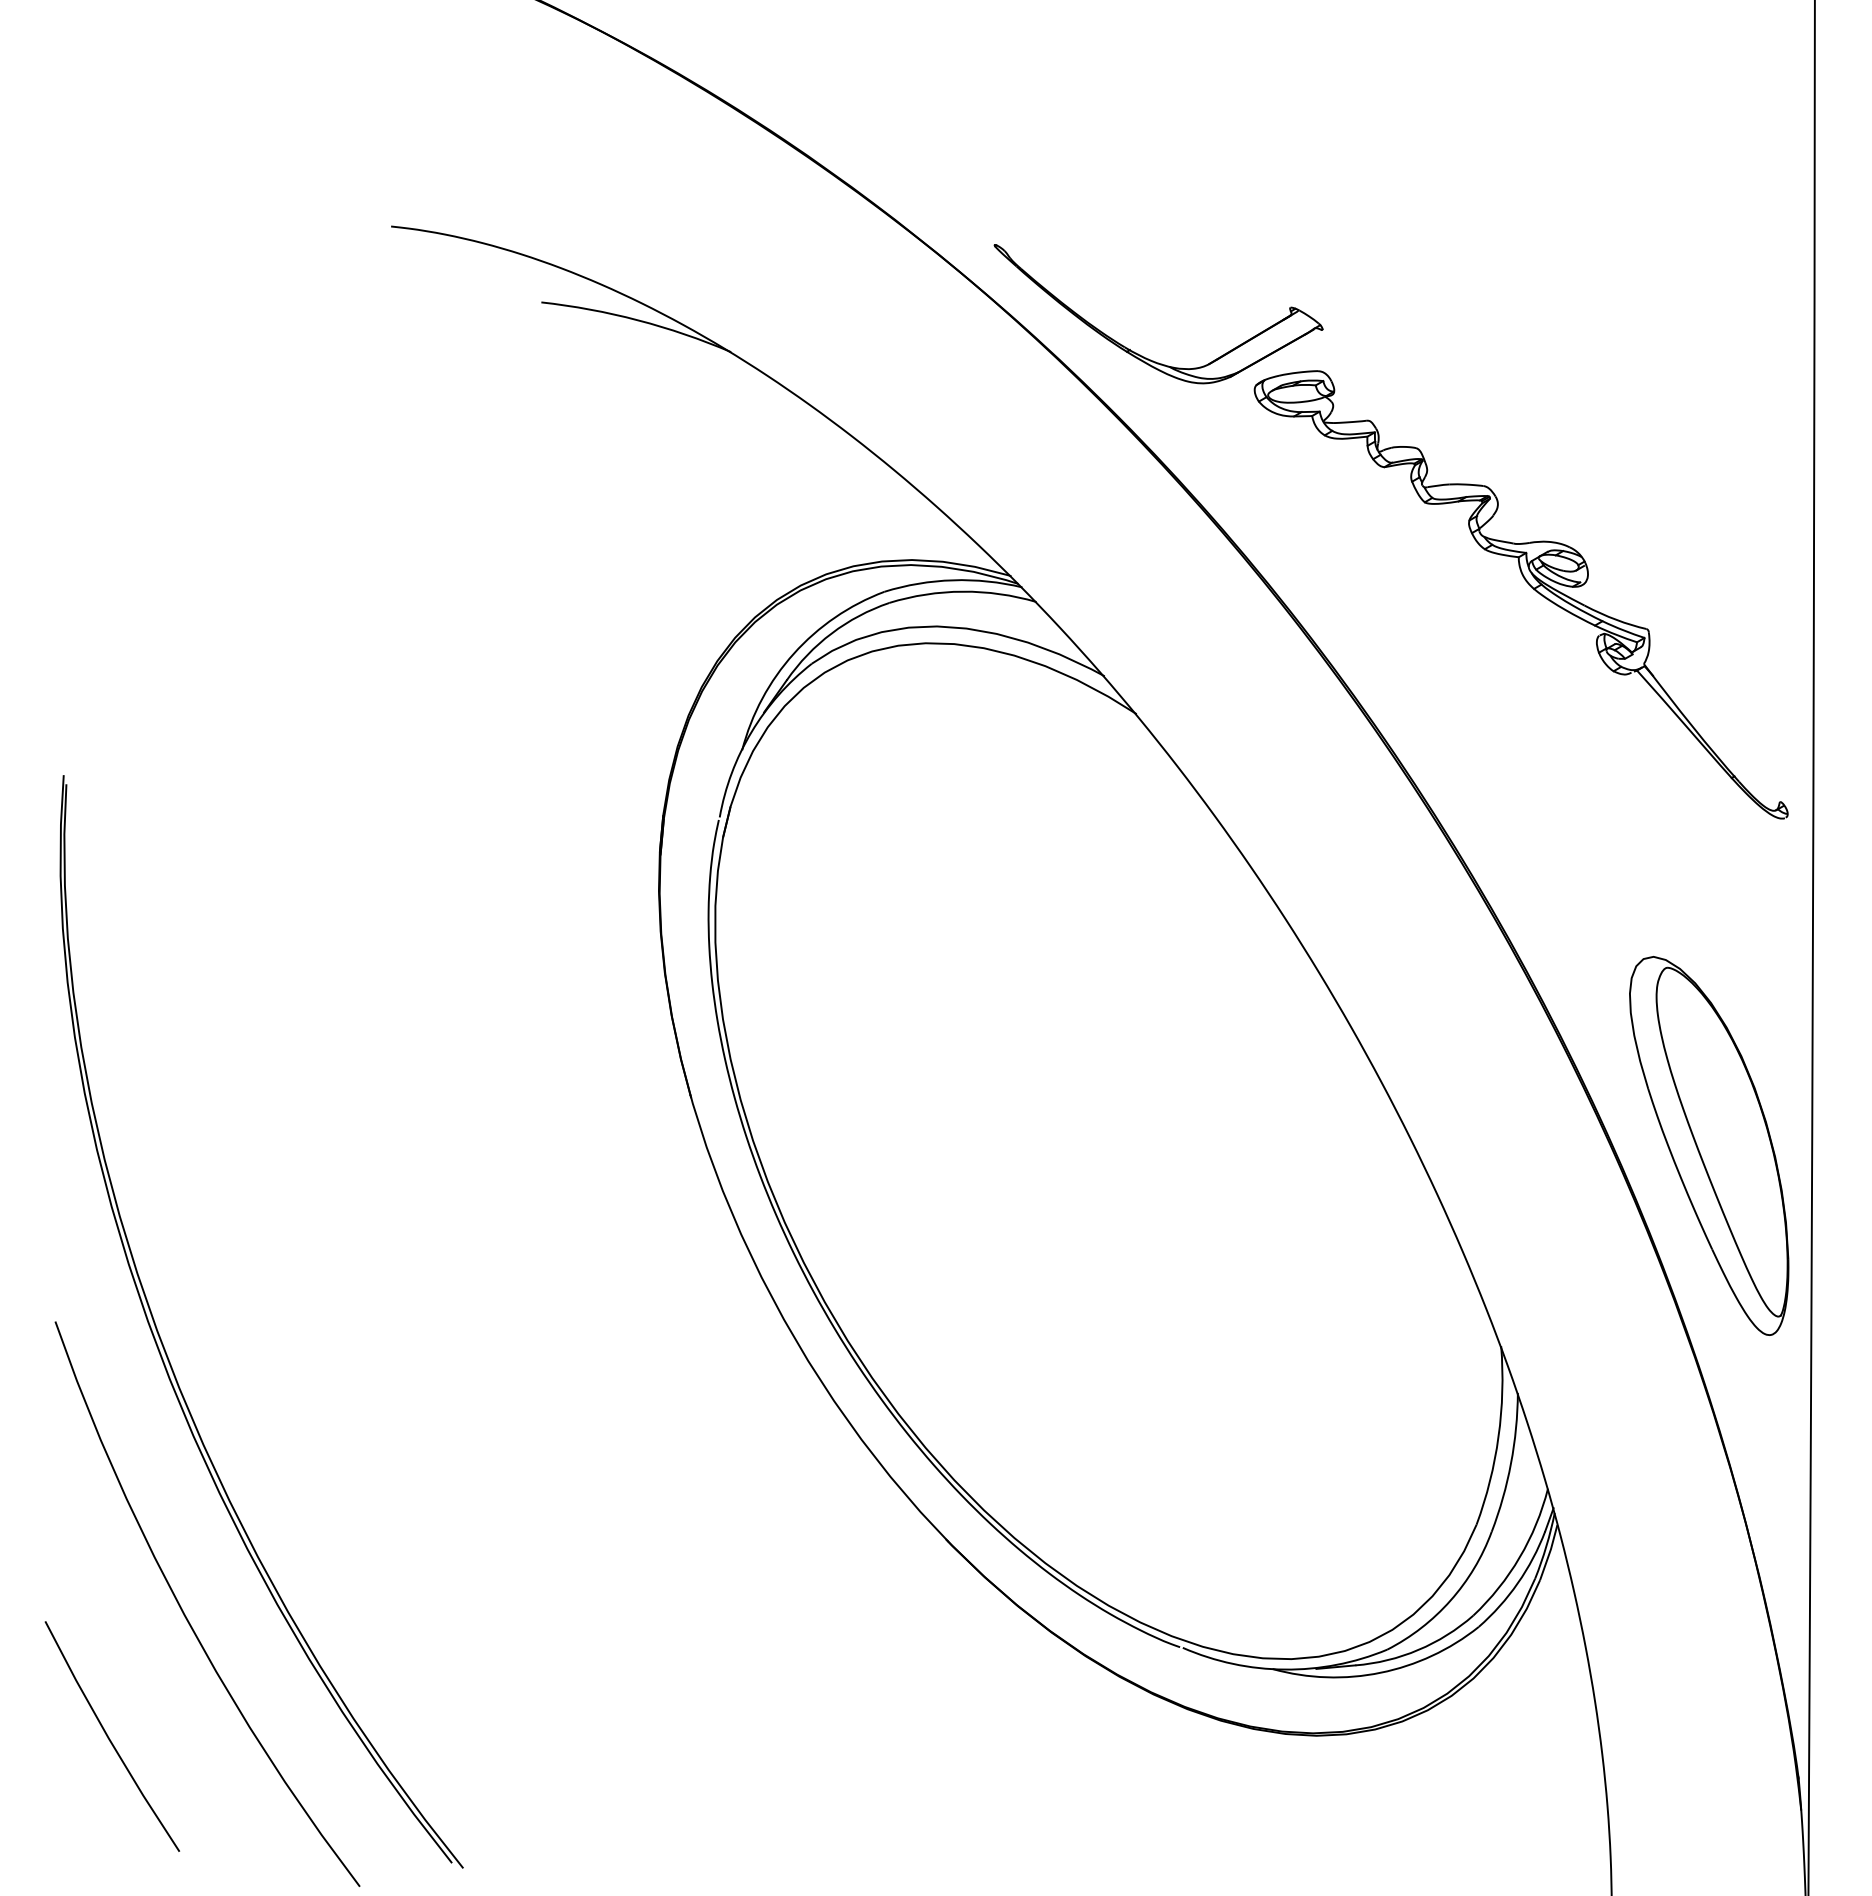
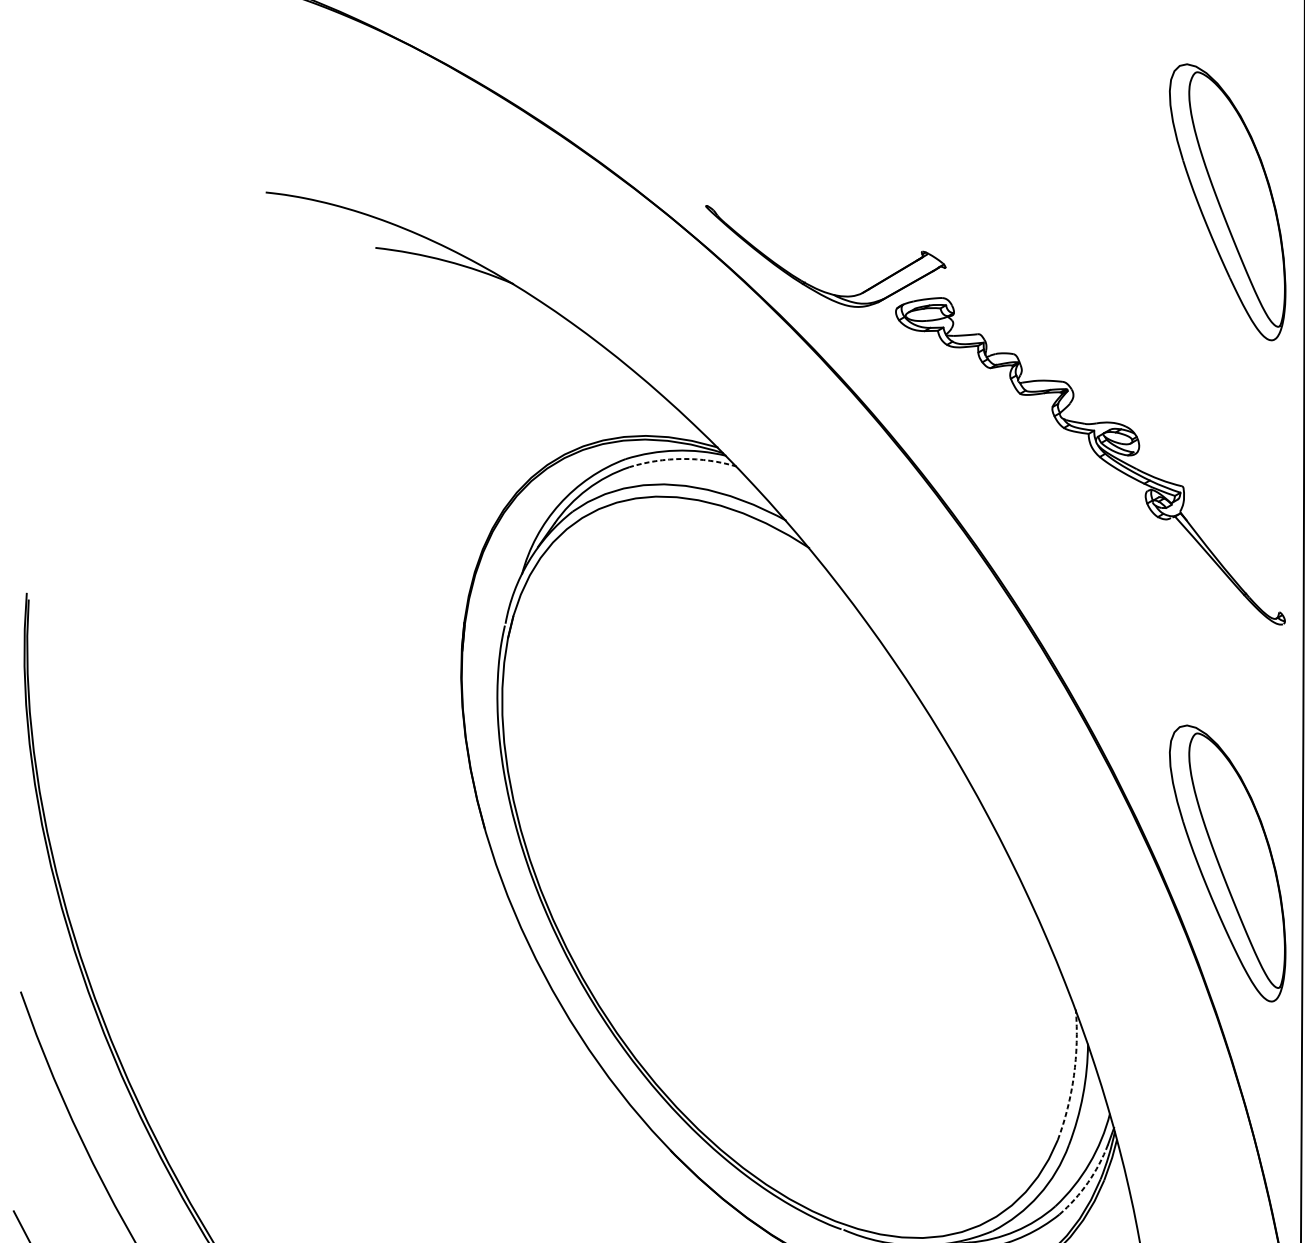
part: (1709, 239) -> (1227, 201), added
arc: (962, 591) -> (682, 458), solid -> dashed
arc: (1498, 1436) -> (1073, 1075), solid -> dashed
arc: (1517, 1583) -> (1087, 1182), solid -> dashed

